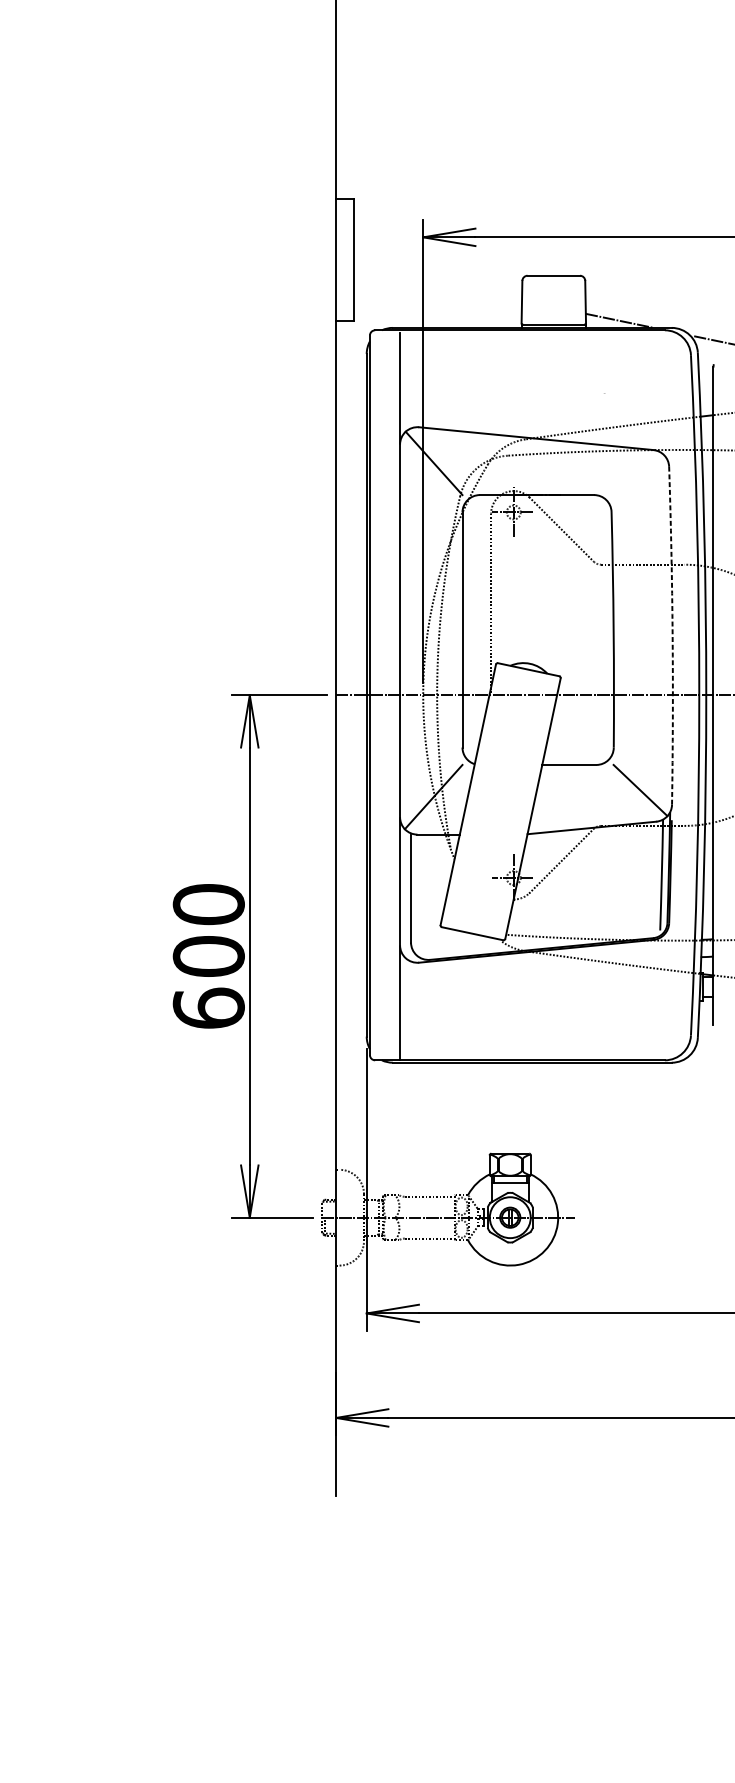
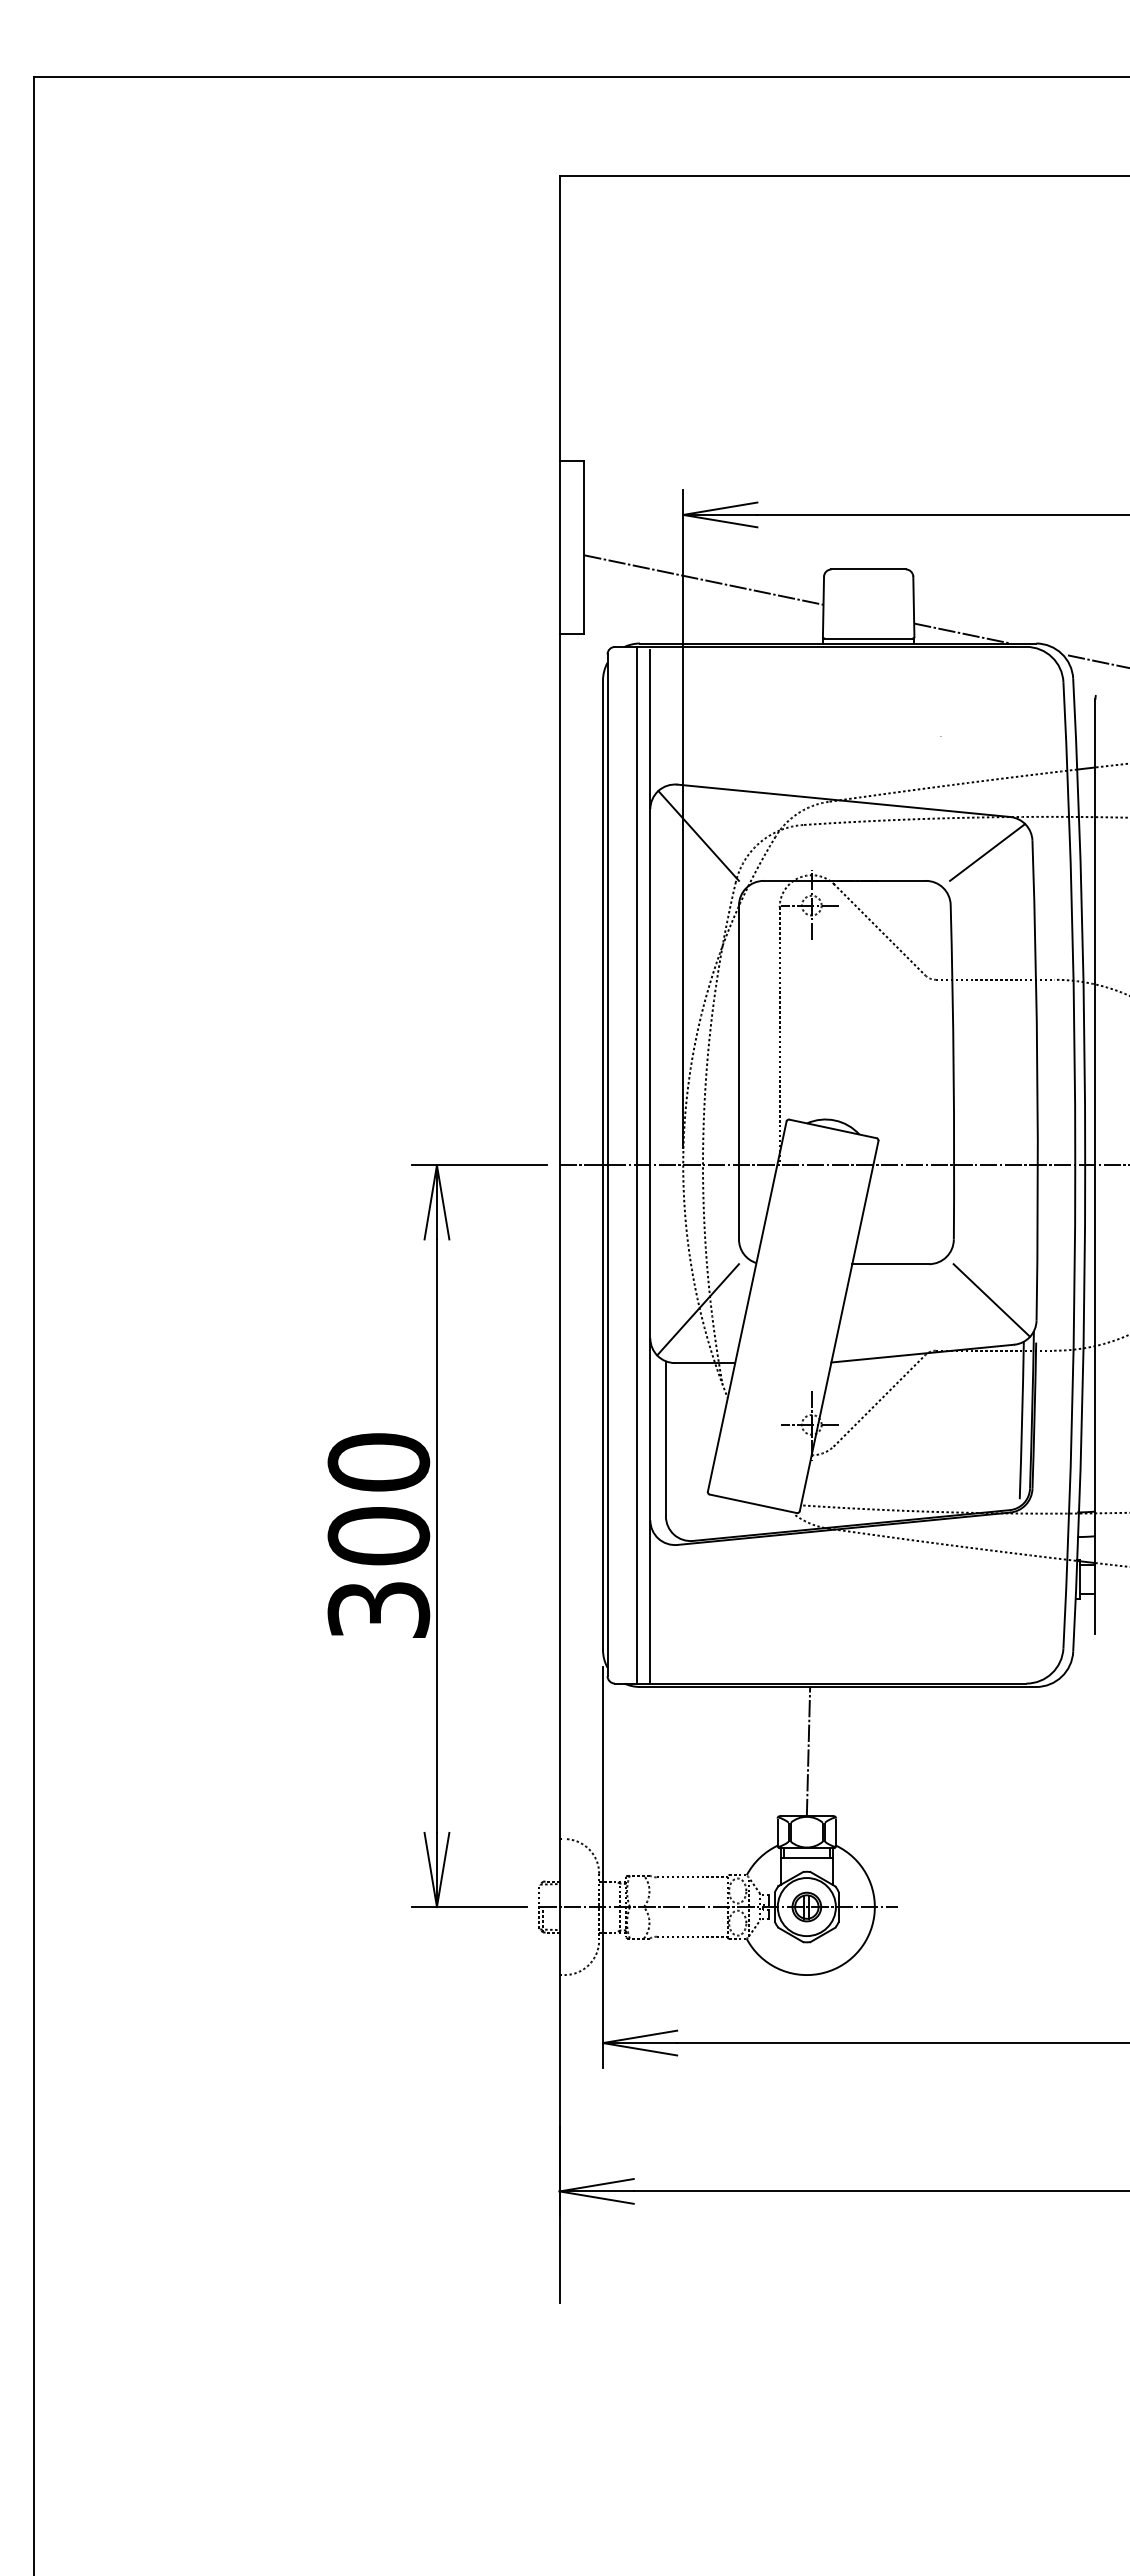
line: (437, 282) -> (703, 579), added
line: (637, 475) -> (987, 852), added
arc: (672, 635) -> (1037, 1080), dashed -> solid
line: (391, 694) -> (637, 1164), added
text: (208, 1008) -> (378, 1609), 600 -> 300
line: (511, 1108) -> (808, 1751), added

